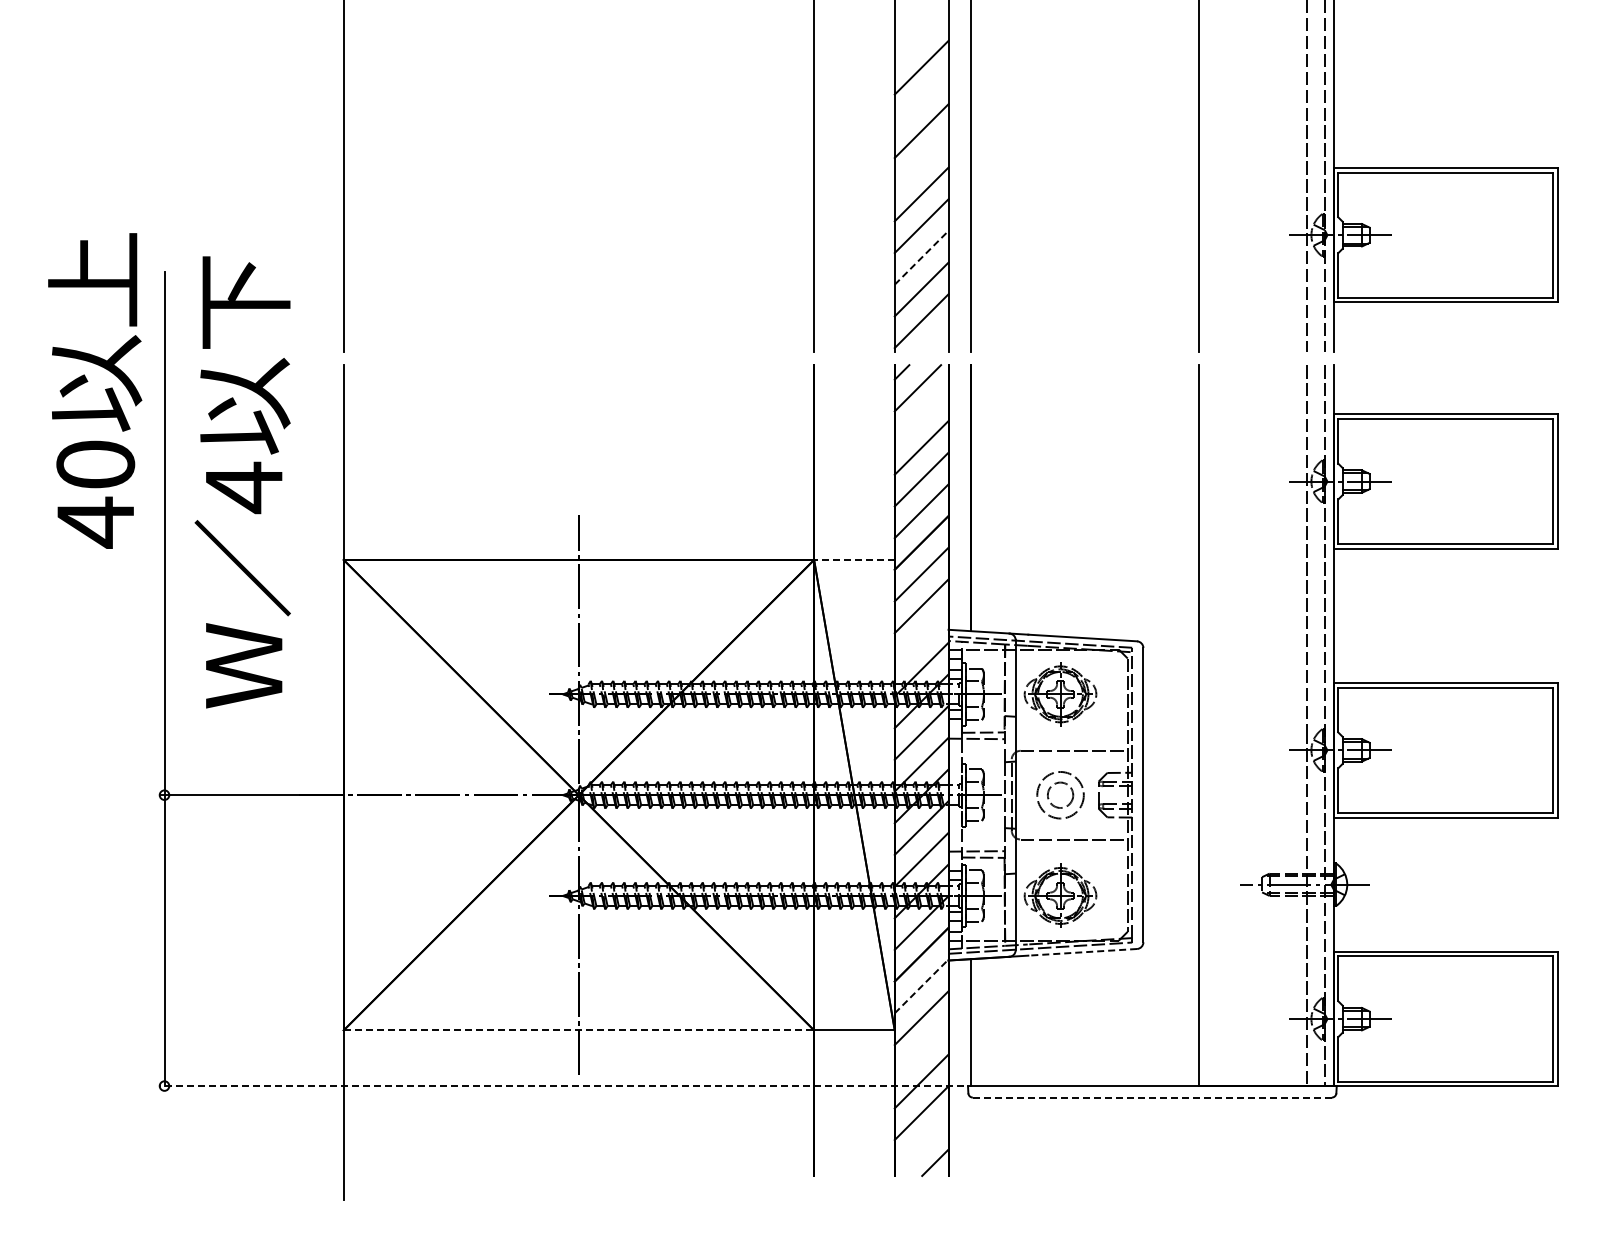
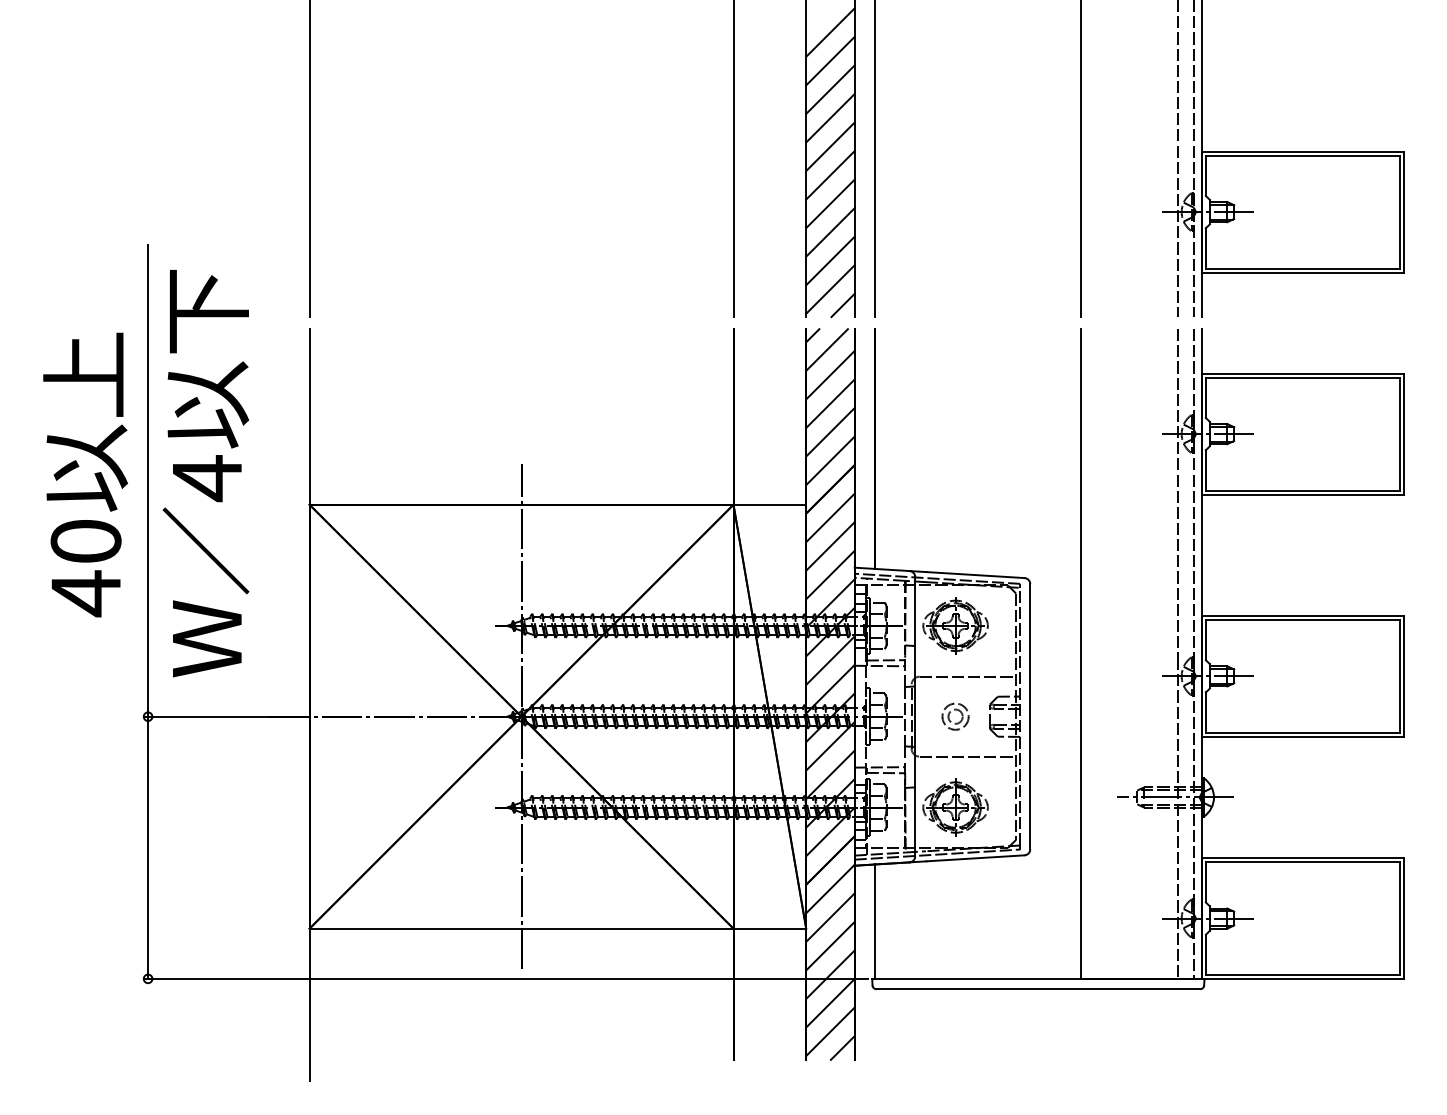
line: (921, 35) -> (830, 32), added
line: (921, 99) -> (830, 89), added
line: (921, 162) -> (830, 146), added
line: (922, 257) -> (831, 232), dashed -> solid
line: (935, 338) -> (842, 305), added
text: (95, 390) -> (85, 474), moved
line: (921, 416) -> (830, 375), added
text: (242, 482) -> (205, 473), moved
line: (853, 559) -> (769, 504), dashed -> solid
line: (921, 637) -> (830, 574), added
part: (1060, 794) -> (955, 716), size x0.62
line: (1082, 952) -> (975, 858), dashed -> solid
line: (922, 986) -> (831, 889), dashed -> solid
line: (579, 1030) -> (522, 928), dashed -> solid
line: (921, 1049) -> (830, 945), added
line: (561, 1086) -> (505, 979), dashed -> solid
line: (1152, 1097) -> (1038, 989), dashed -> solid
line: (921, 1144) -> (830, 1031), added

